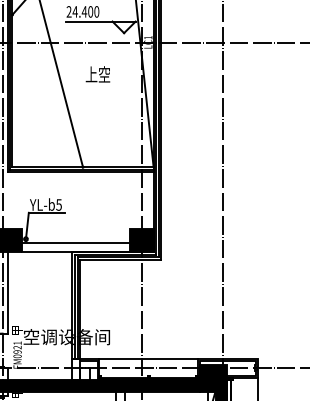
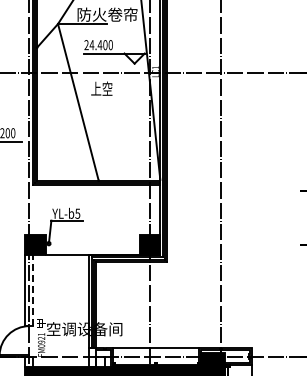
text: (97, 74) -> (101, 88), moved
line: (75, 243) -> (92, 247), removed
line: (8, 292) -> (33, 290), solid -> dashed

